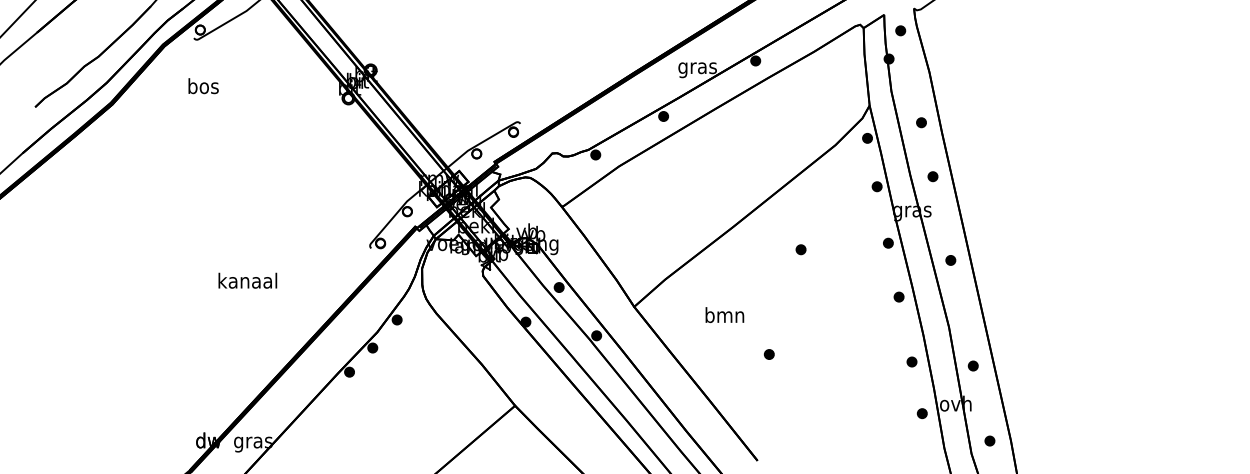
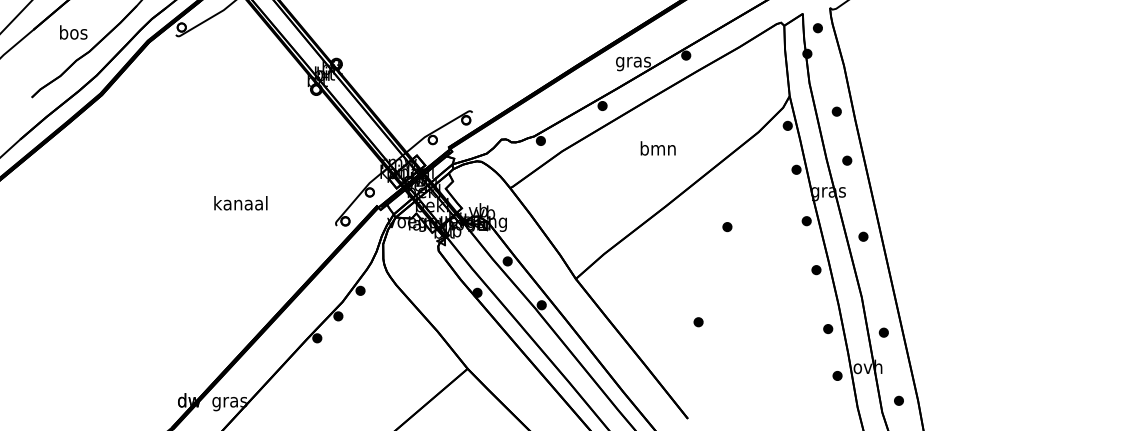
text: (203, 86) -> (73, 32), moved
text: (247, 281) -> (240, 203), moved
text: (724, 315) -> (657, 148), moved

